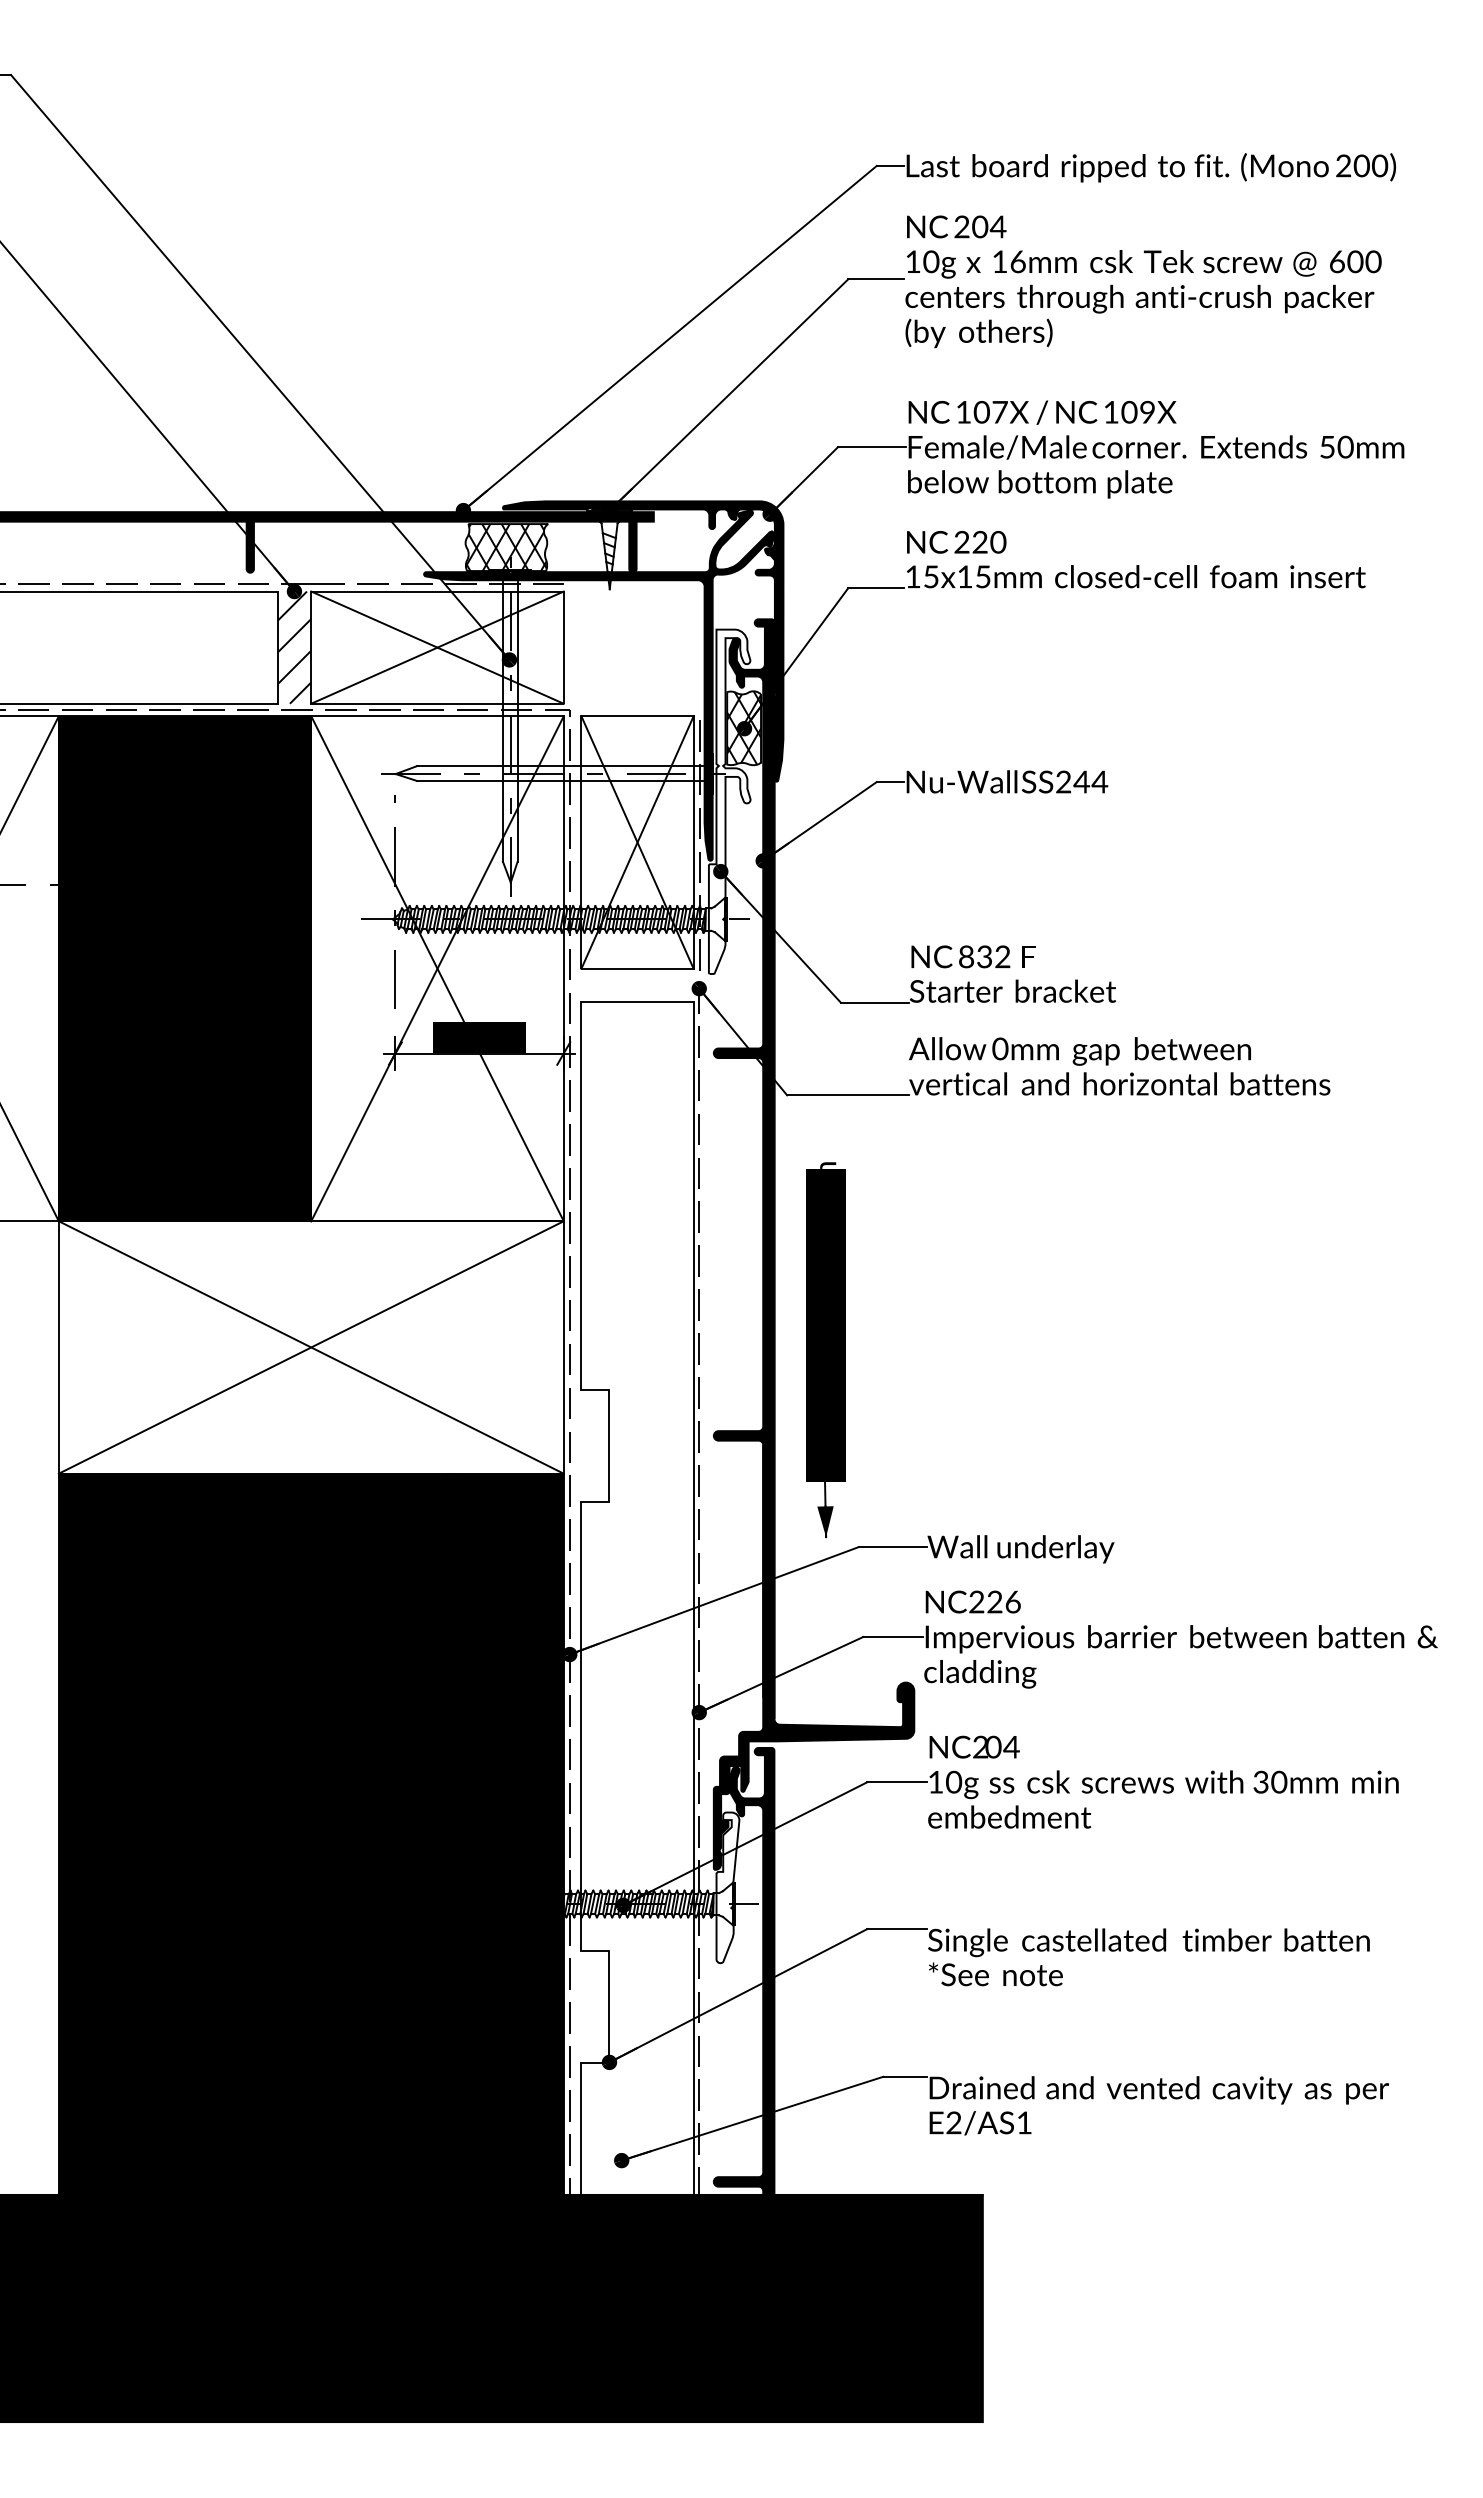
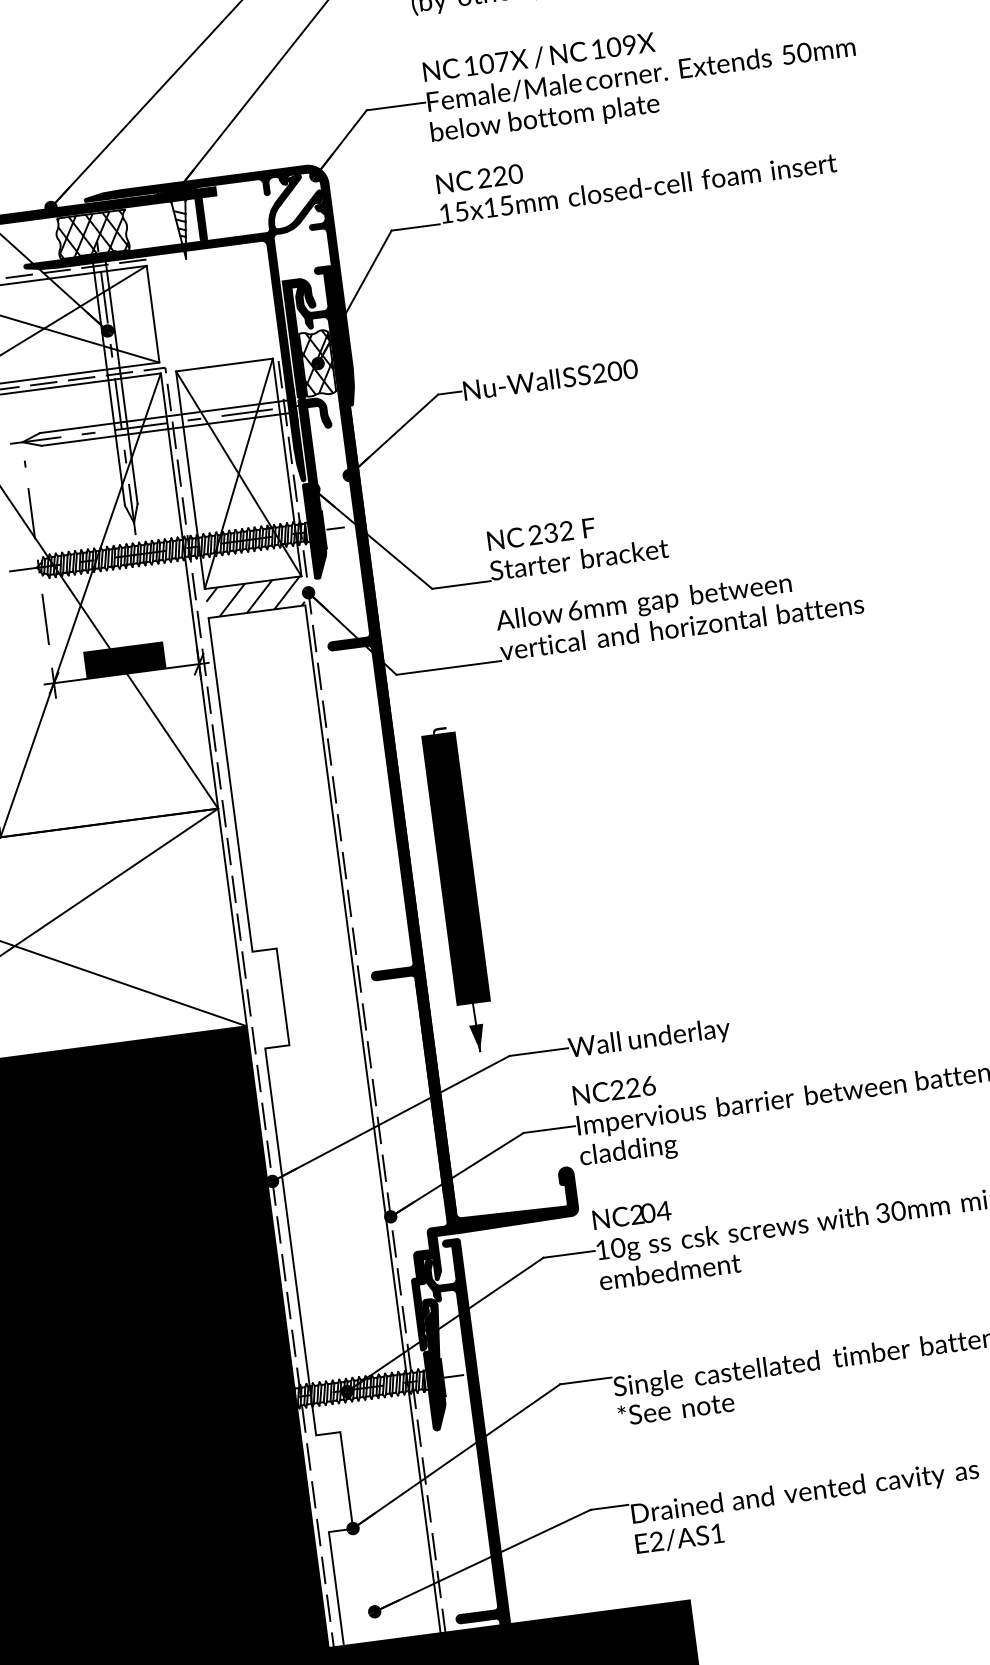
text: (1090, 781) -> (622, 369), SS244 -> SS200
fill: (729, 801) -> (313, 428), added
text: (966, 957) -> (535, 535), 832 -> 232
hatch: (637, 985) -> (254, 597), added
text: (1000, 1048) -> (575, 610), 0mm -> 6mm
fill: (727, 1887) -> (434, 1364), added

